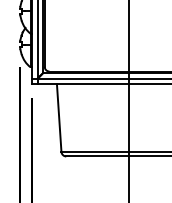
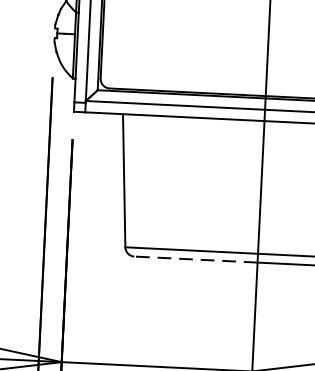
line: (97, 156) -> (195, 259), solid -> dashed

